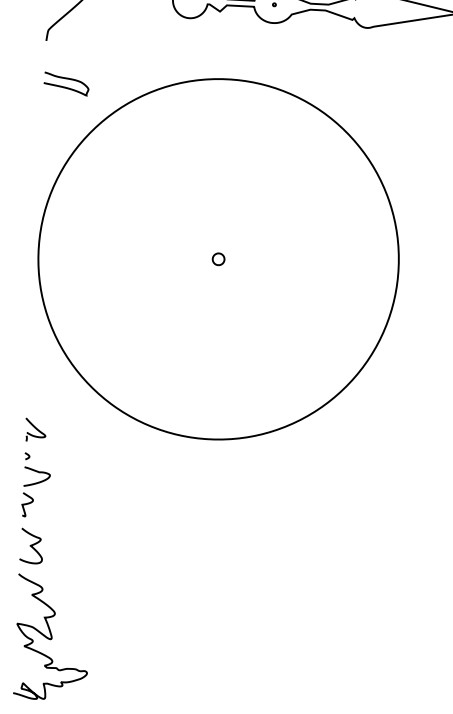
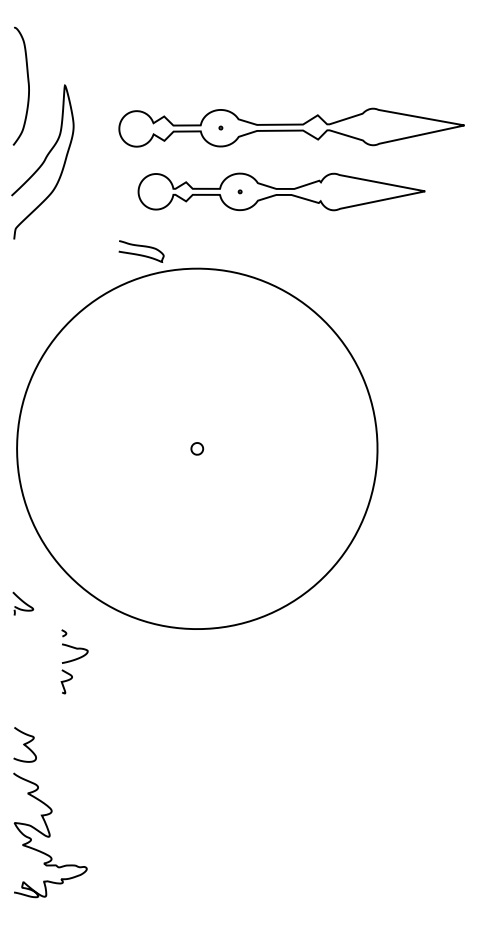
curve: (66, 87) -> (141, 254), moved
part: (35, 429) -> (23, 603), moved
part: (36, 484) -> (74, 661), moved

